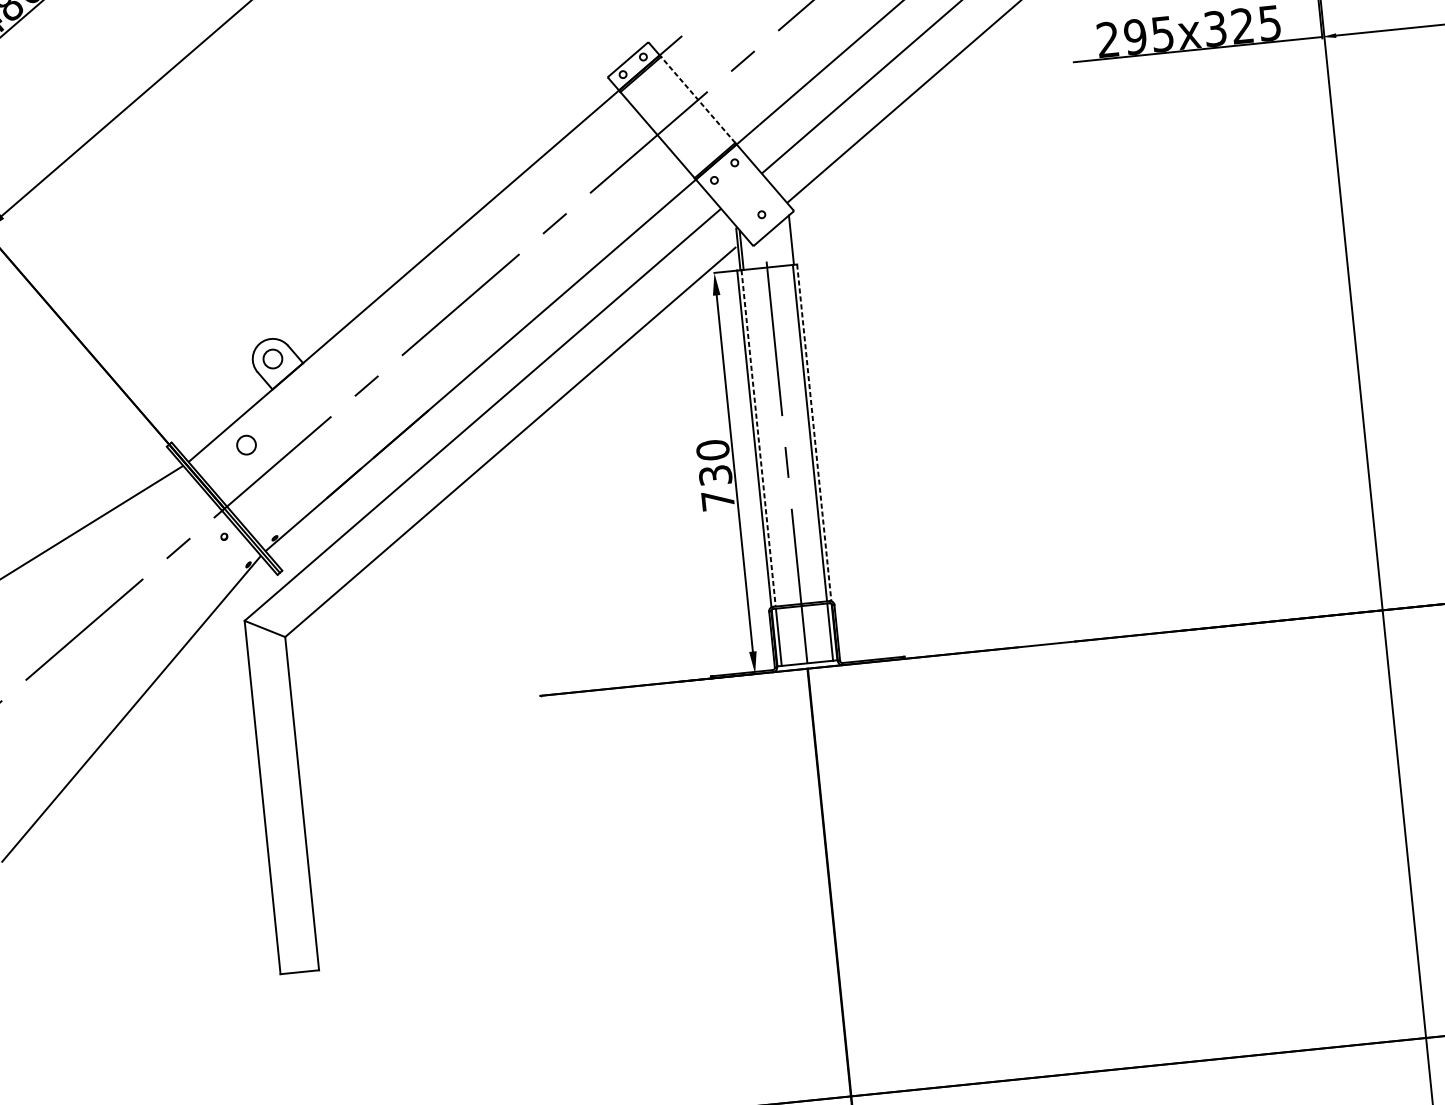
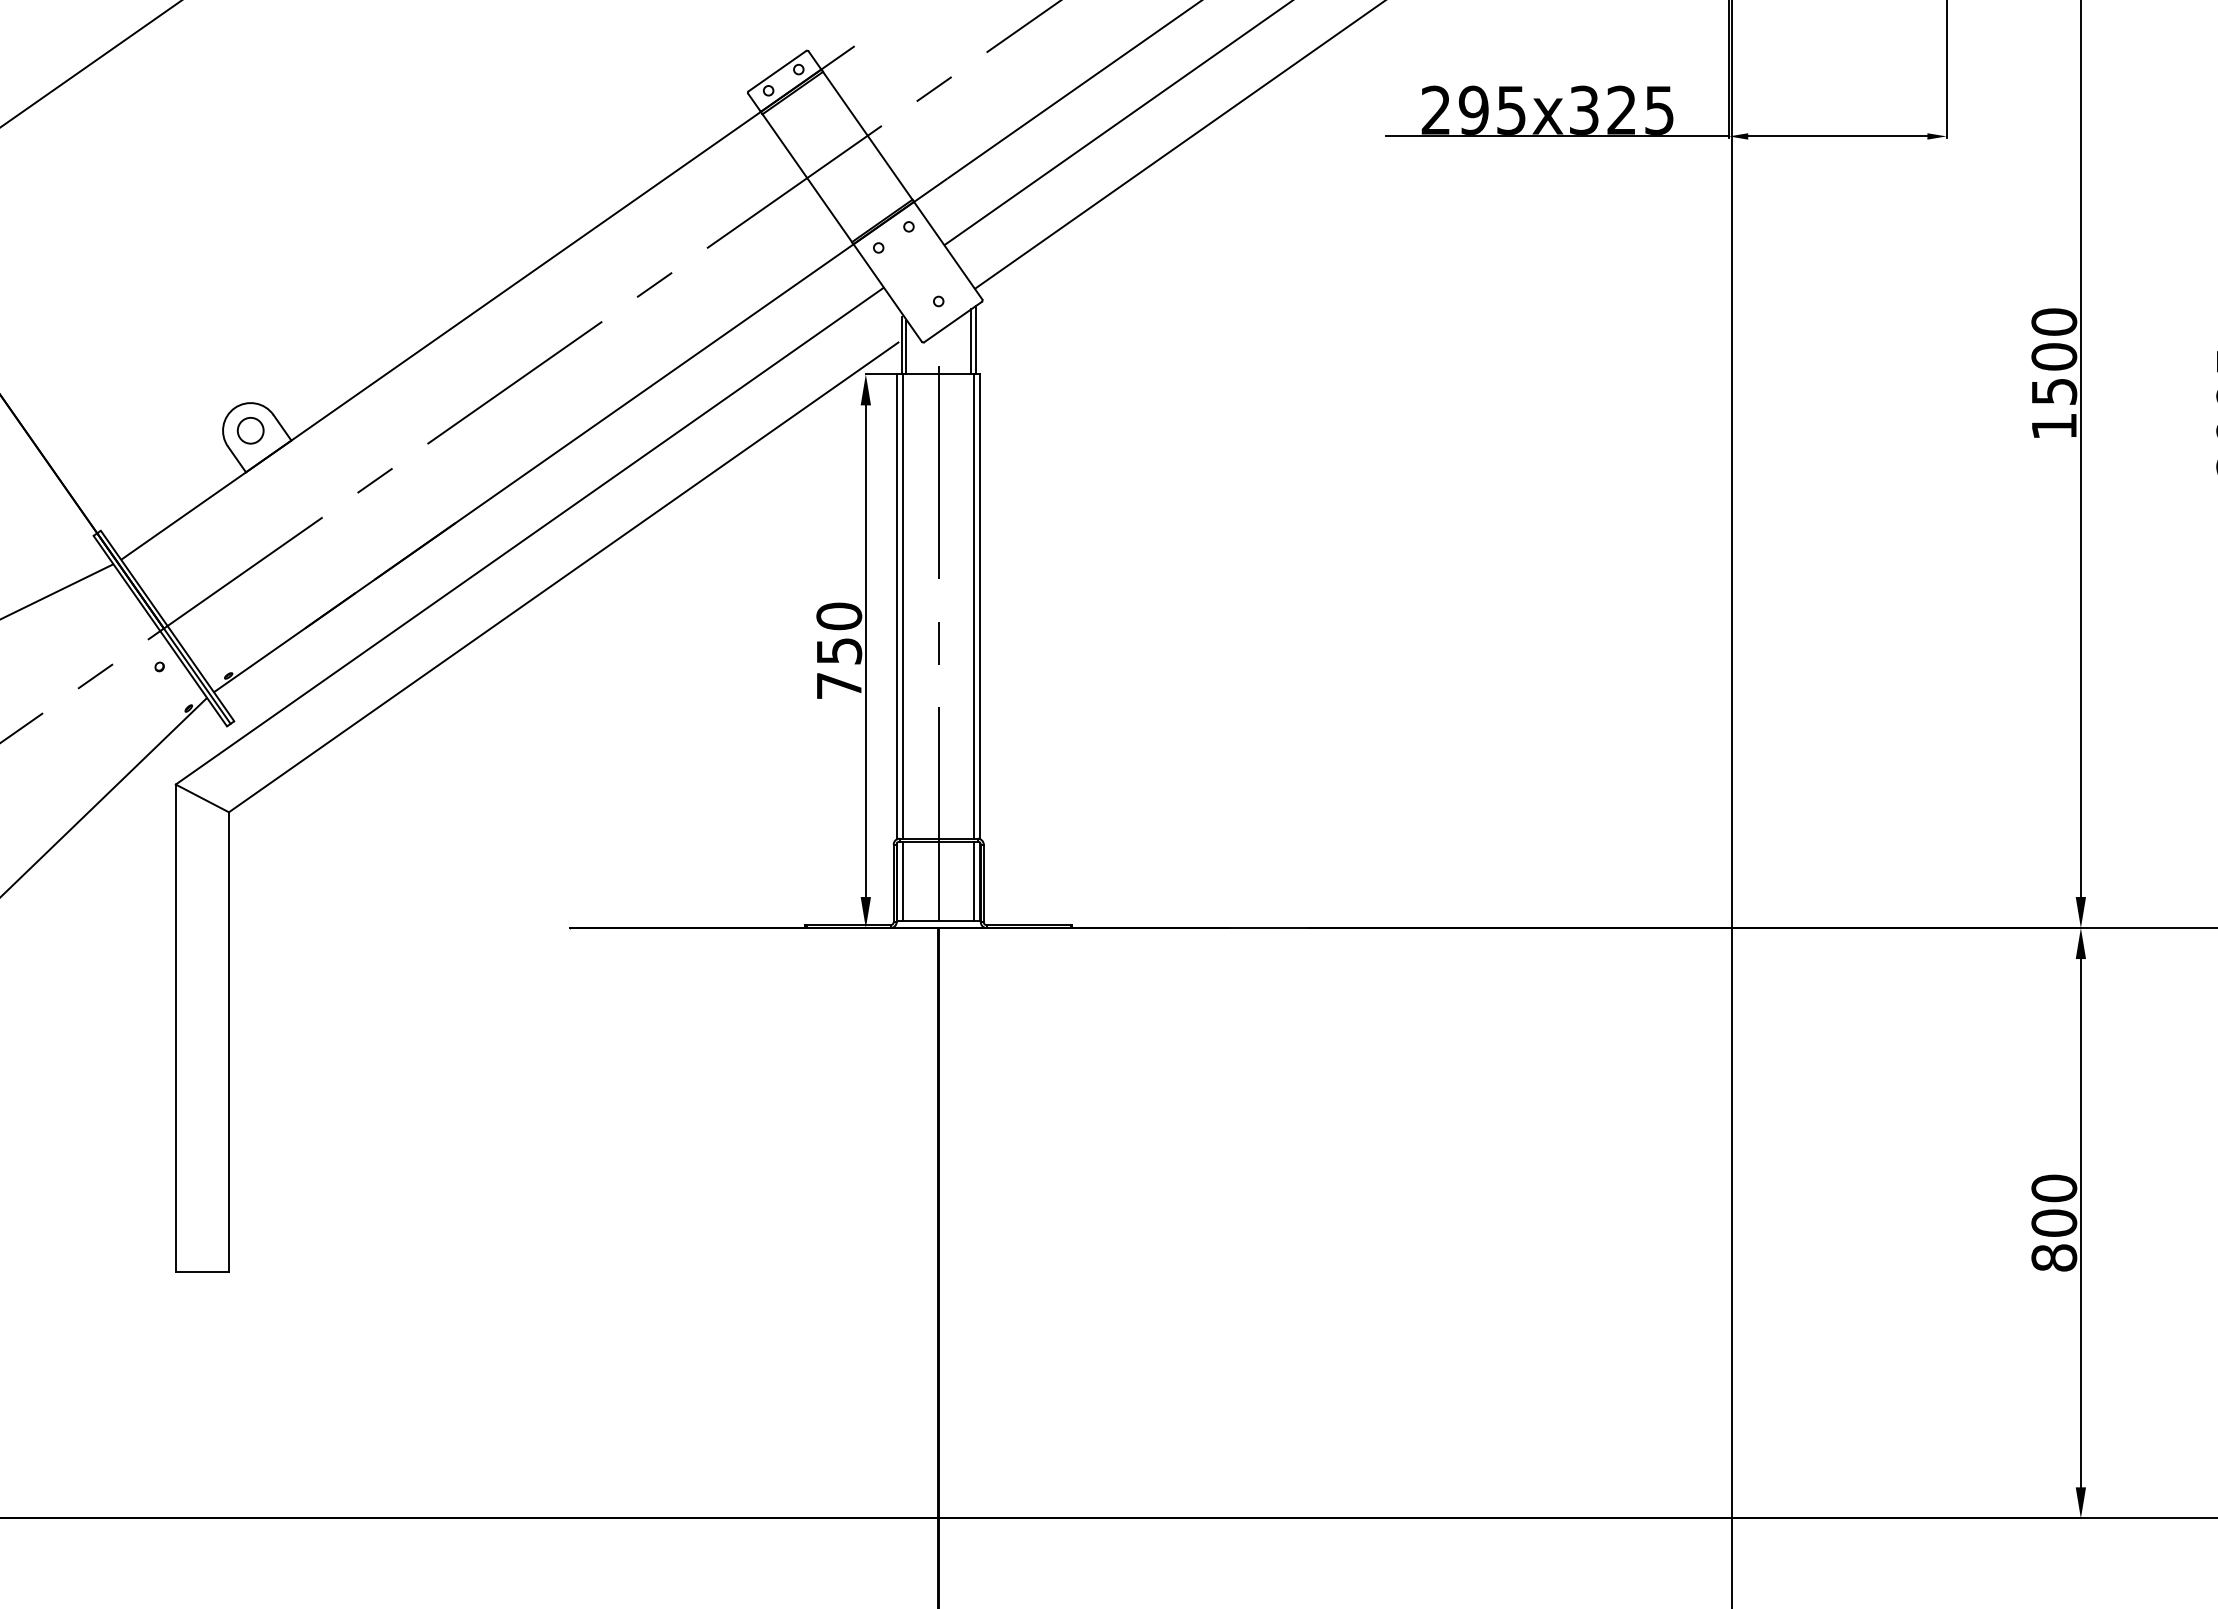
line: (698, 99) -> (867, 135), dashed -> solid
line: (788, 241) -> (971, 341), added
line: (814, 433) -> (980, 607), dashed -> solid
line: (758, 439) -> (903, 607), dashed -> solid
circle: (246, 444) -> (202, 544), removed
text: (715, 475) -> (838, 651), 730 -> 750

